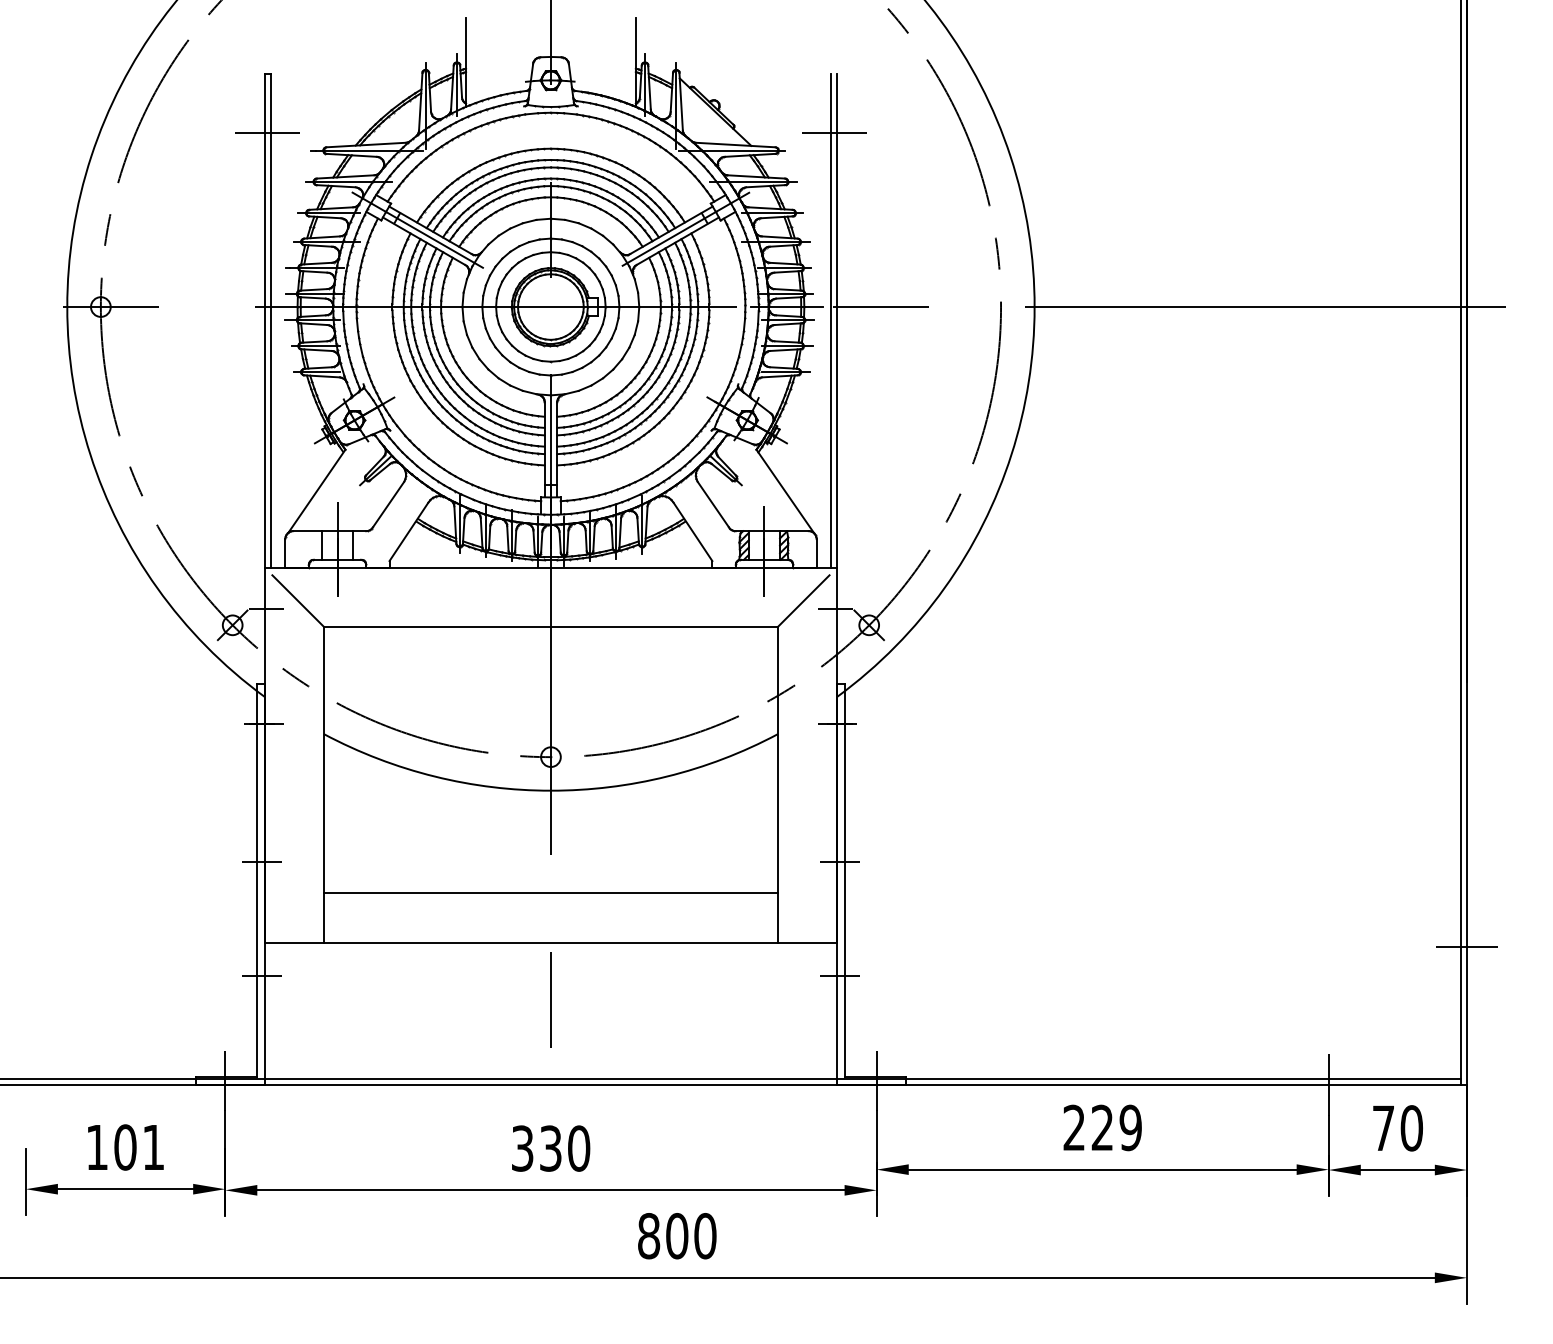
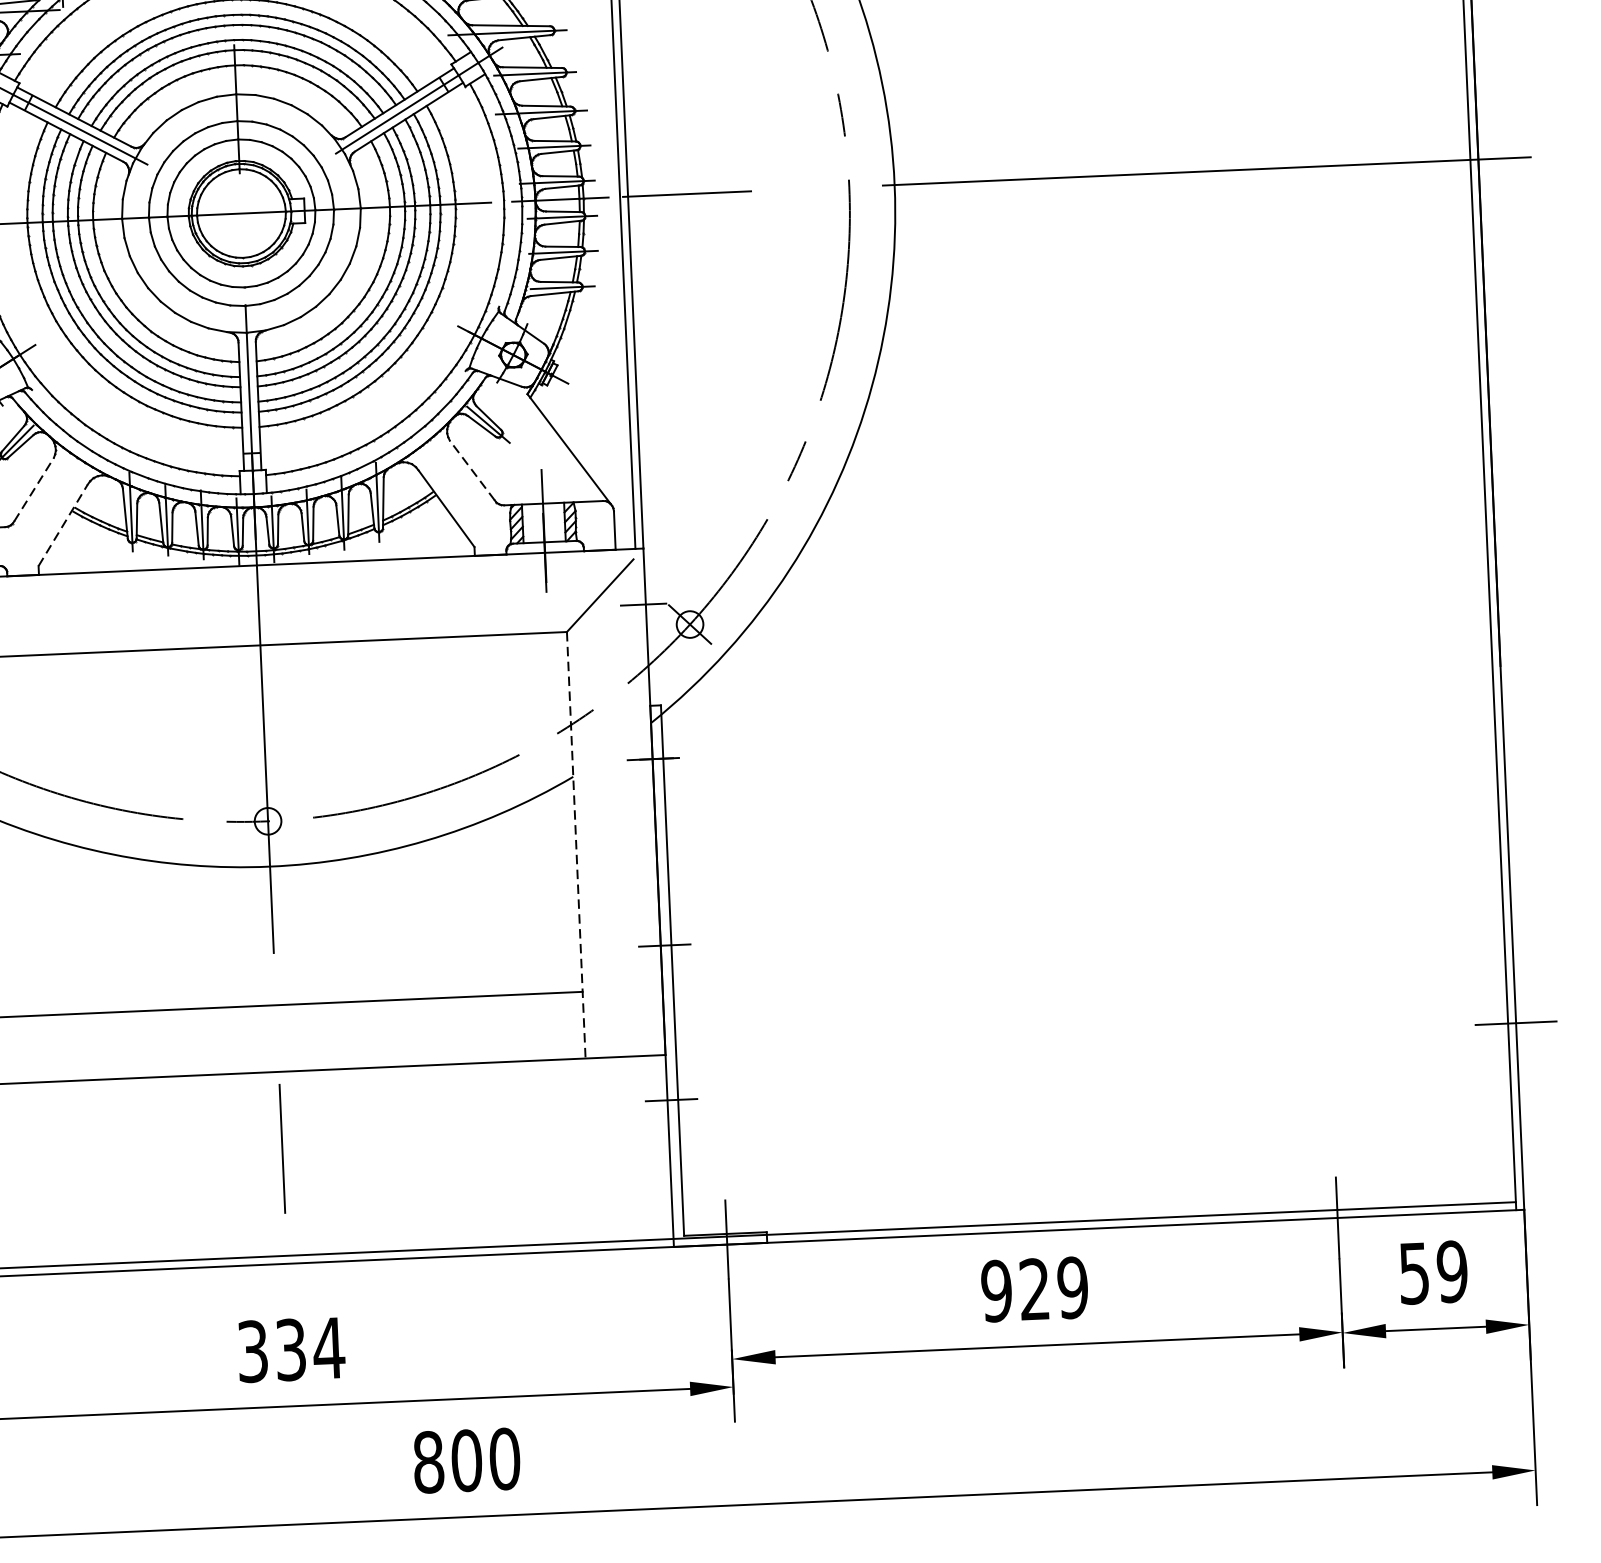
line: (388, 504) -> (33, 489), solid -> dashed
line: (713, 504) -> (472, 470), solid -> dashed
line: (409, 531) -> (63, 524), solid -> dashed
line: (777, 784) -> (575, 844), solid -> dashed
text: (1074, 1127) -> (996, 1290), 229 -> 929
text: (1398, 1128) -> (1434, 1272), 70 -> 59
text: (578, 1148) -> (328, 1348), 330 -> 334

